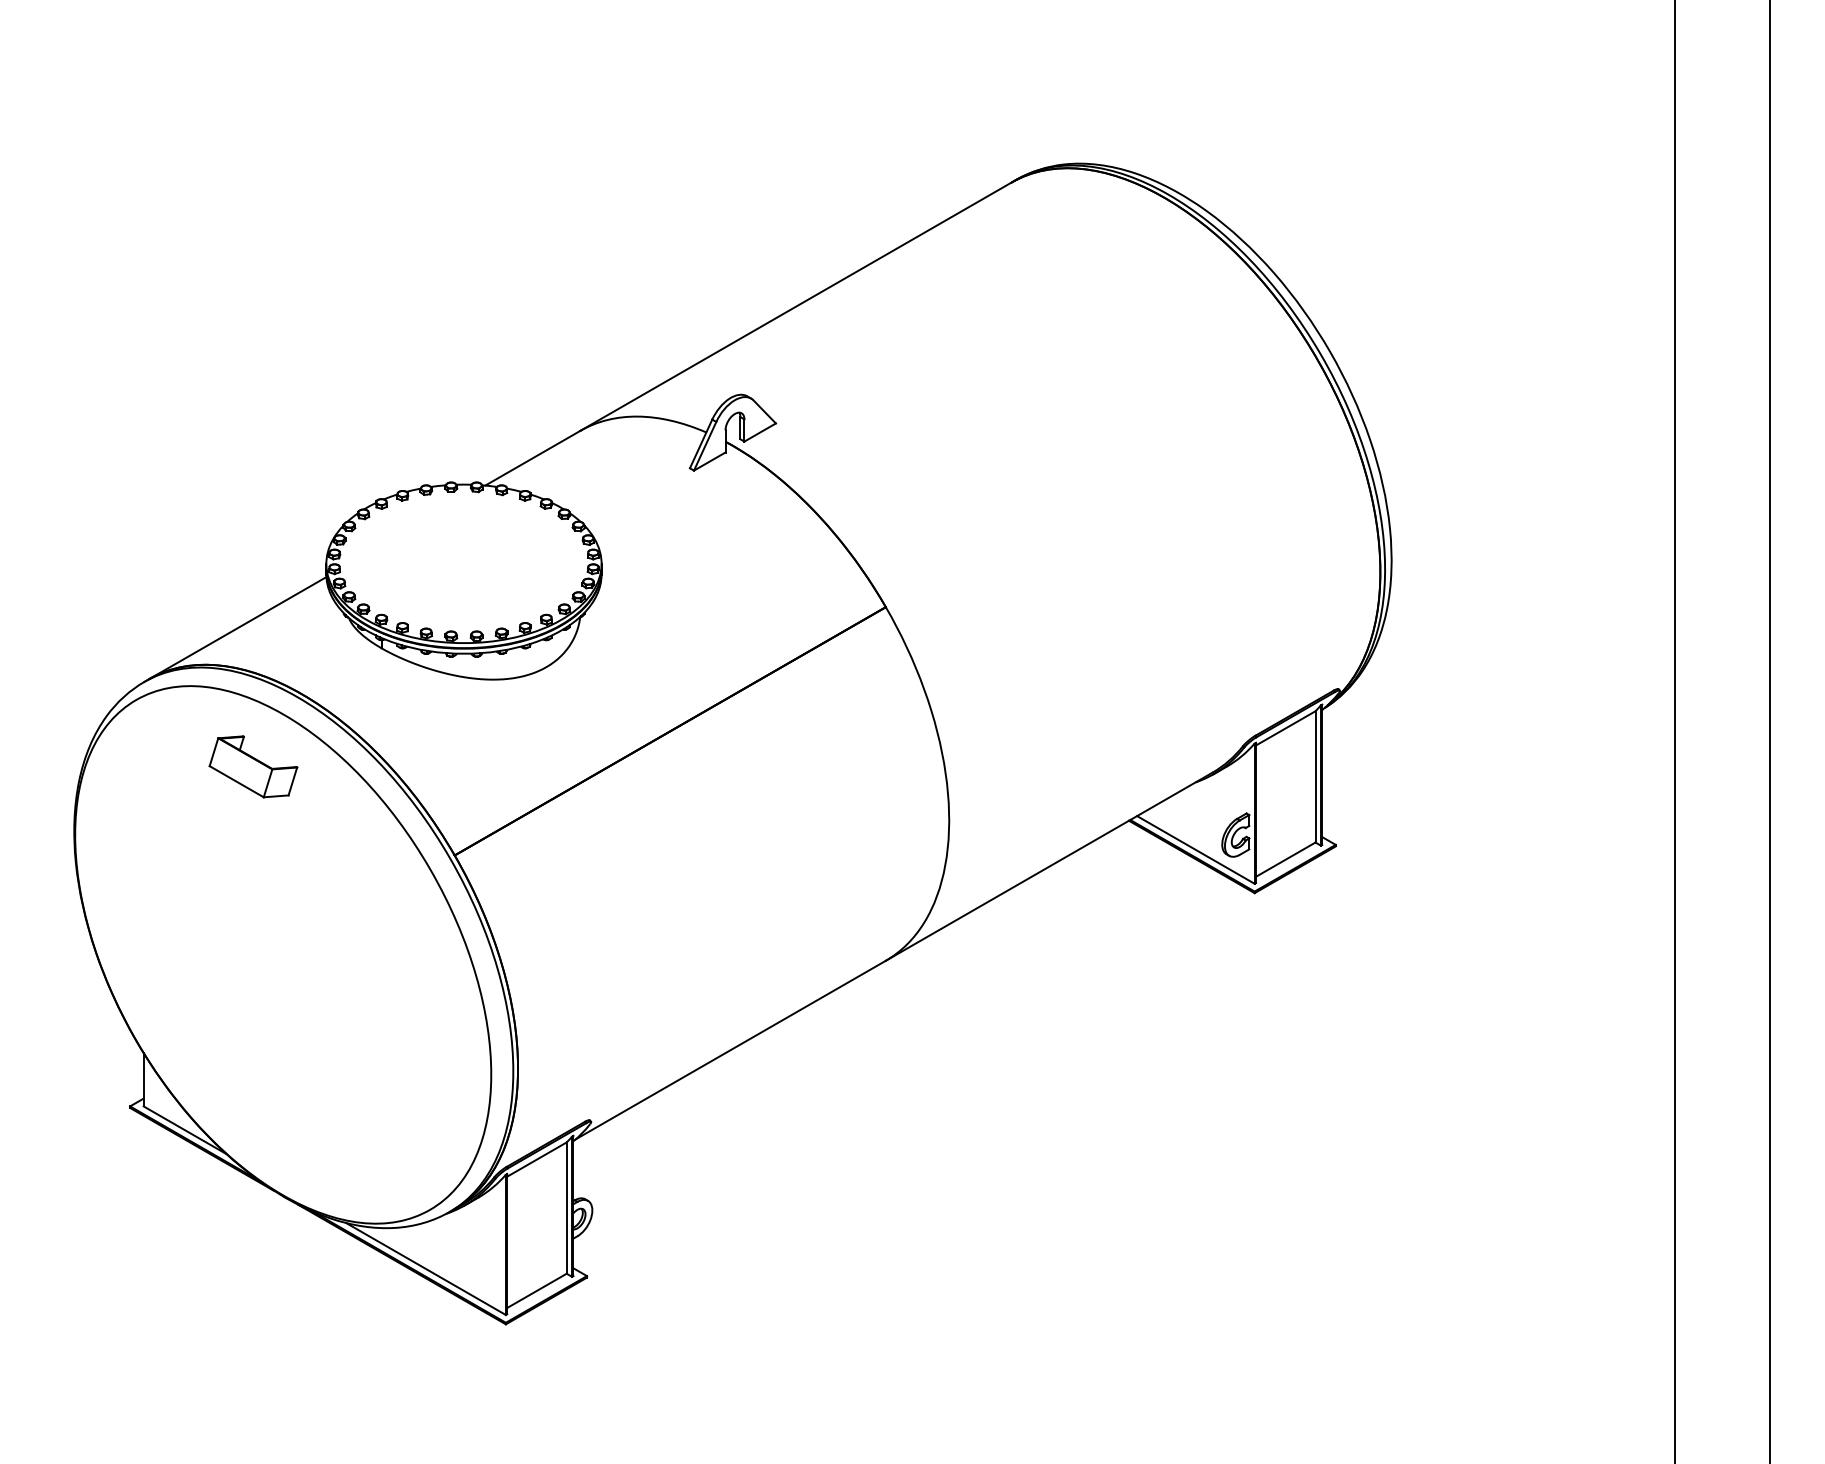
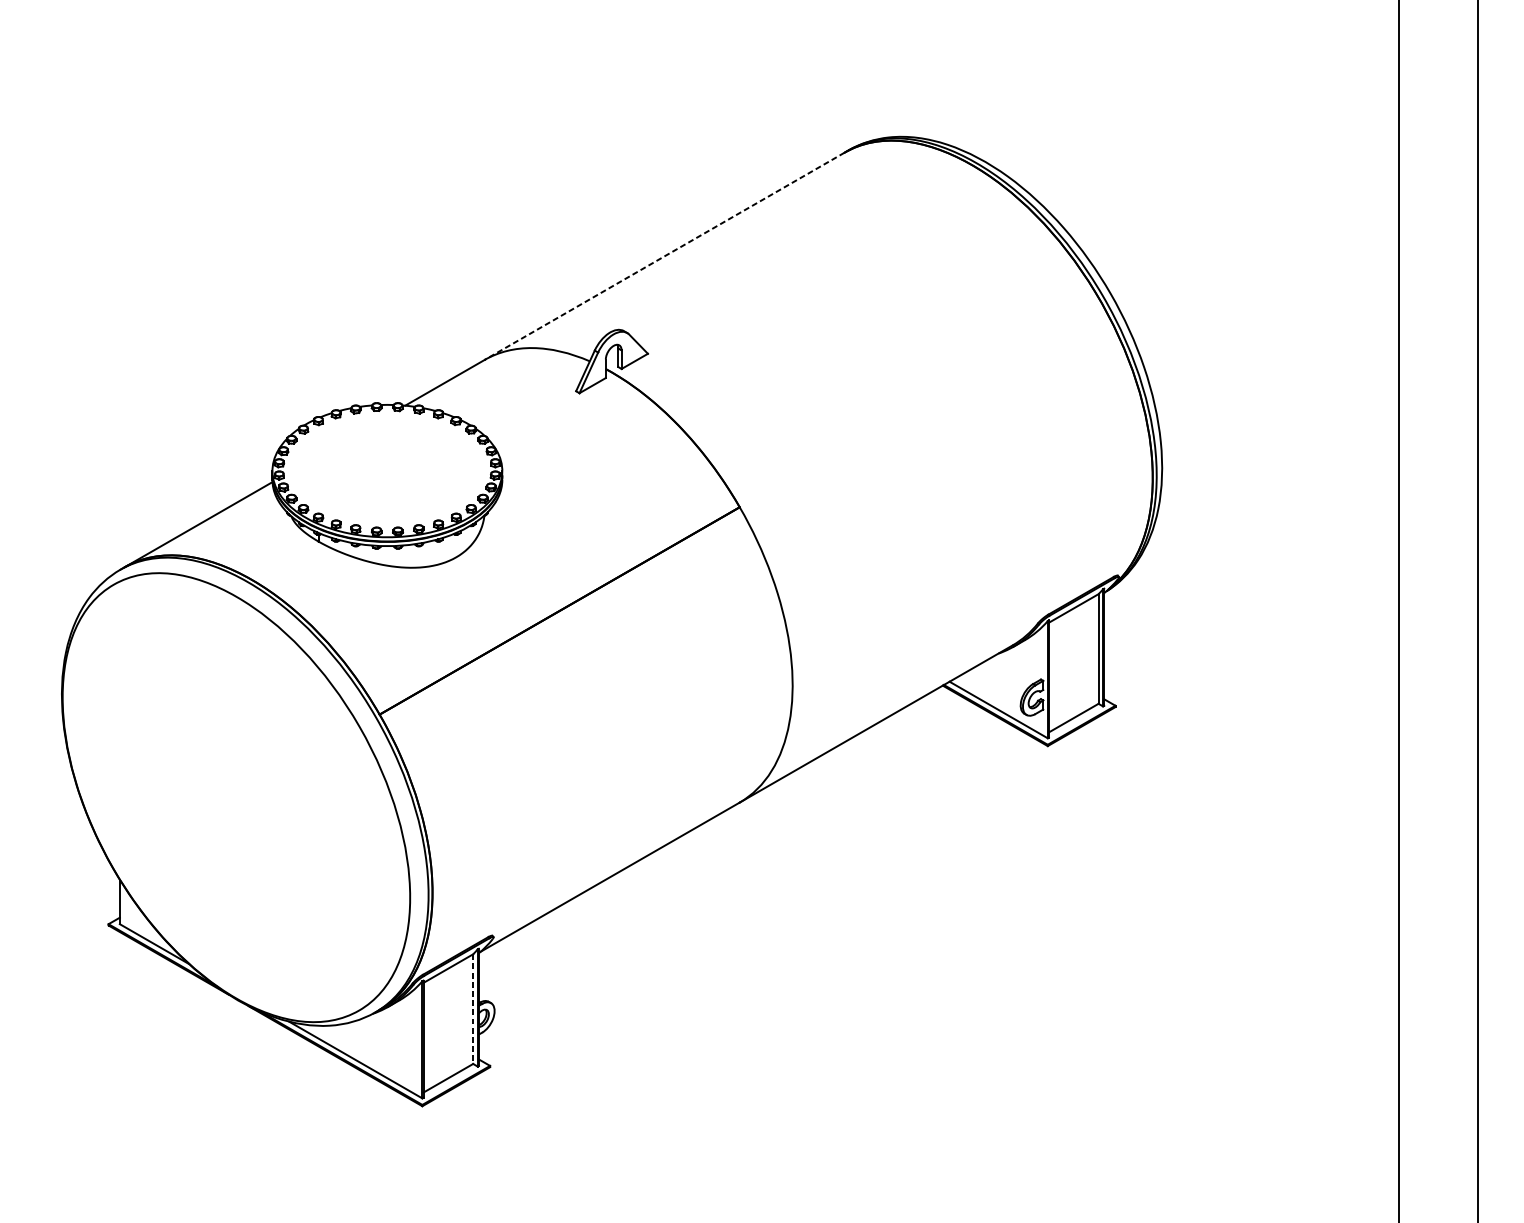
line: (795, 306) -> (664, 256), solid -> dashed
part: (253, 766) -> (211, 640), removed
line: (566, 1208) -> (473, 1009), solid -> dashed

